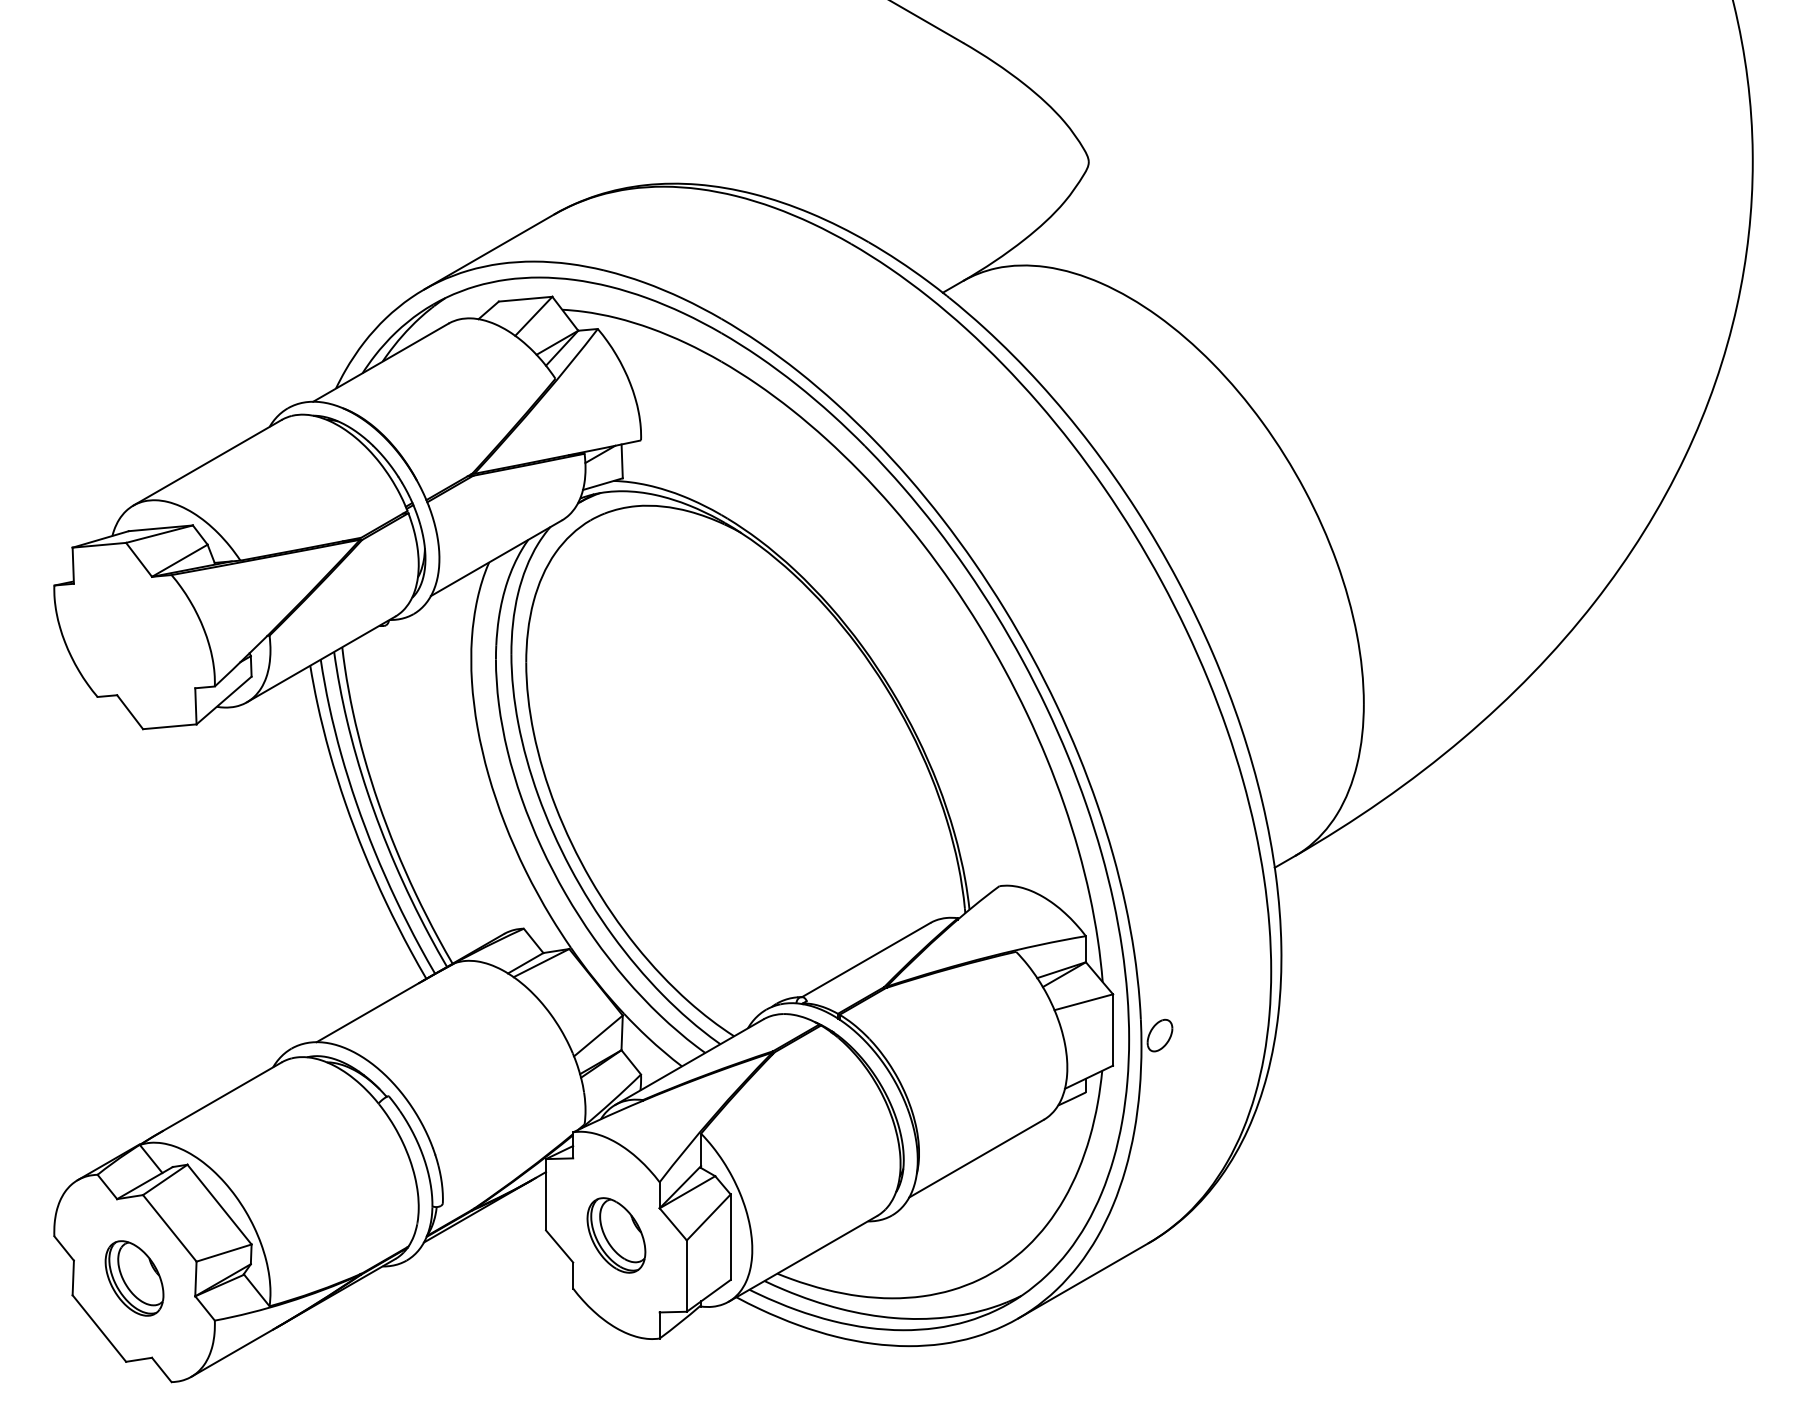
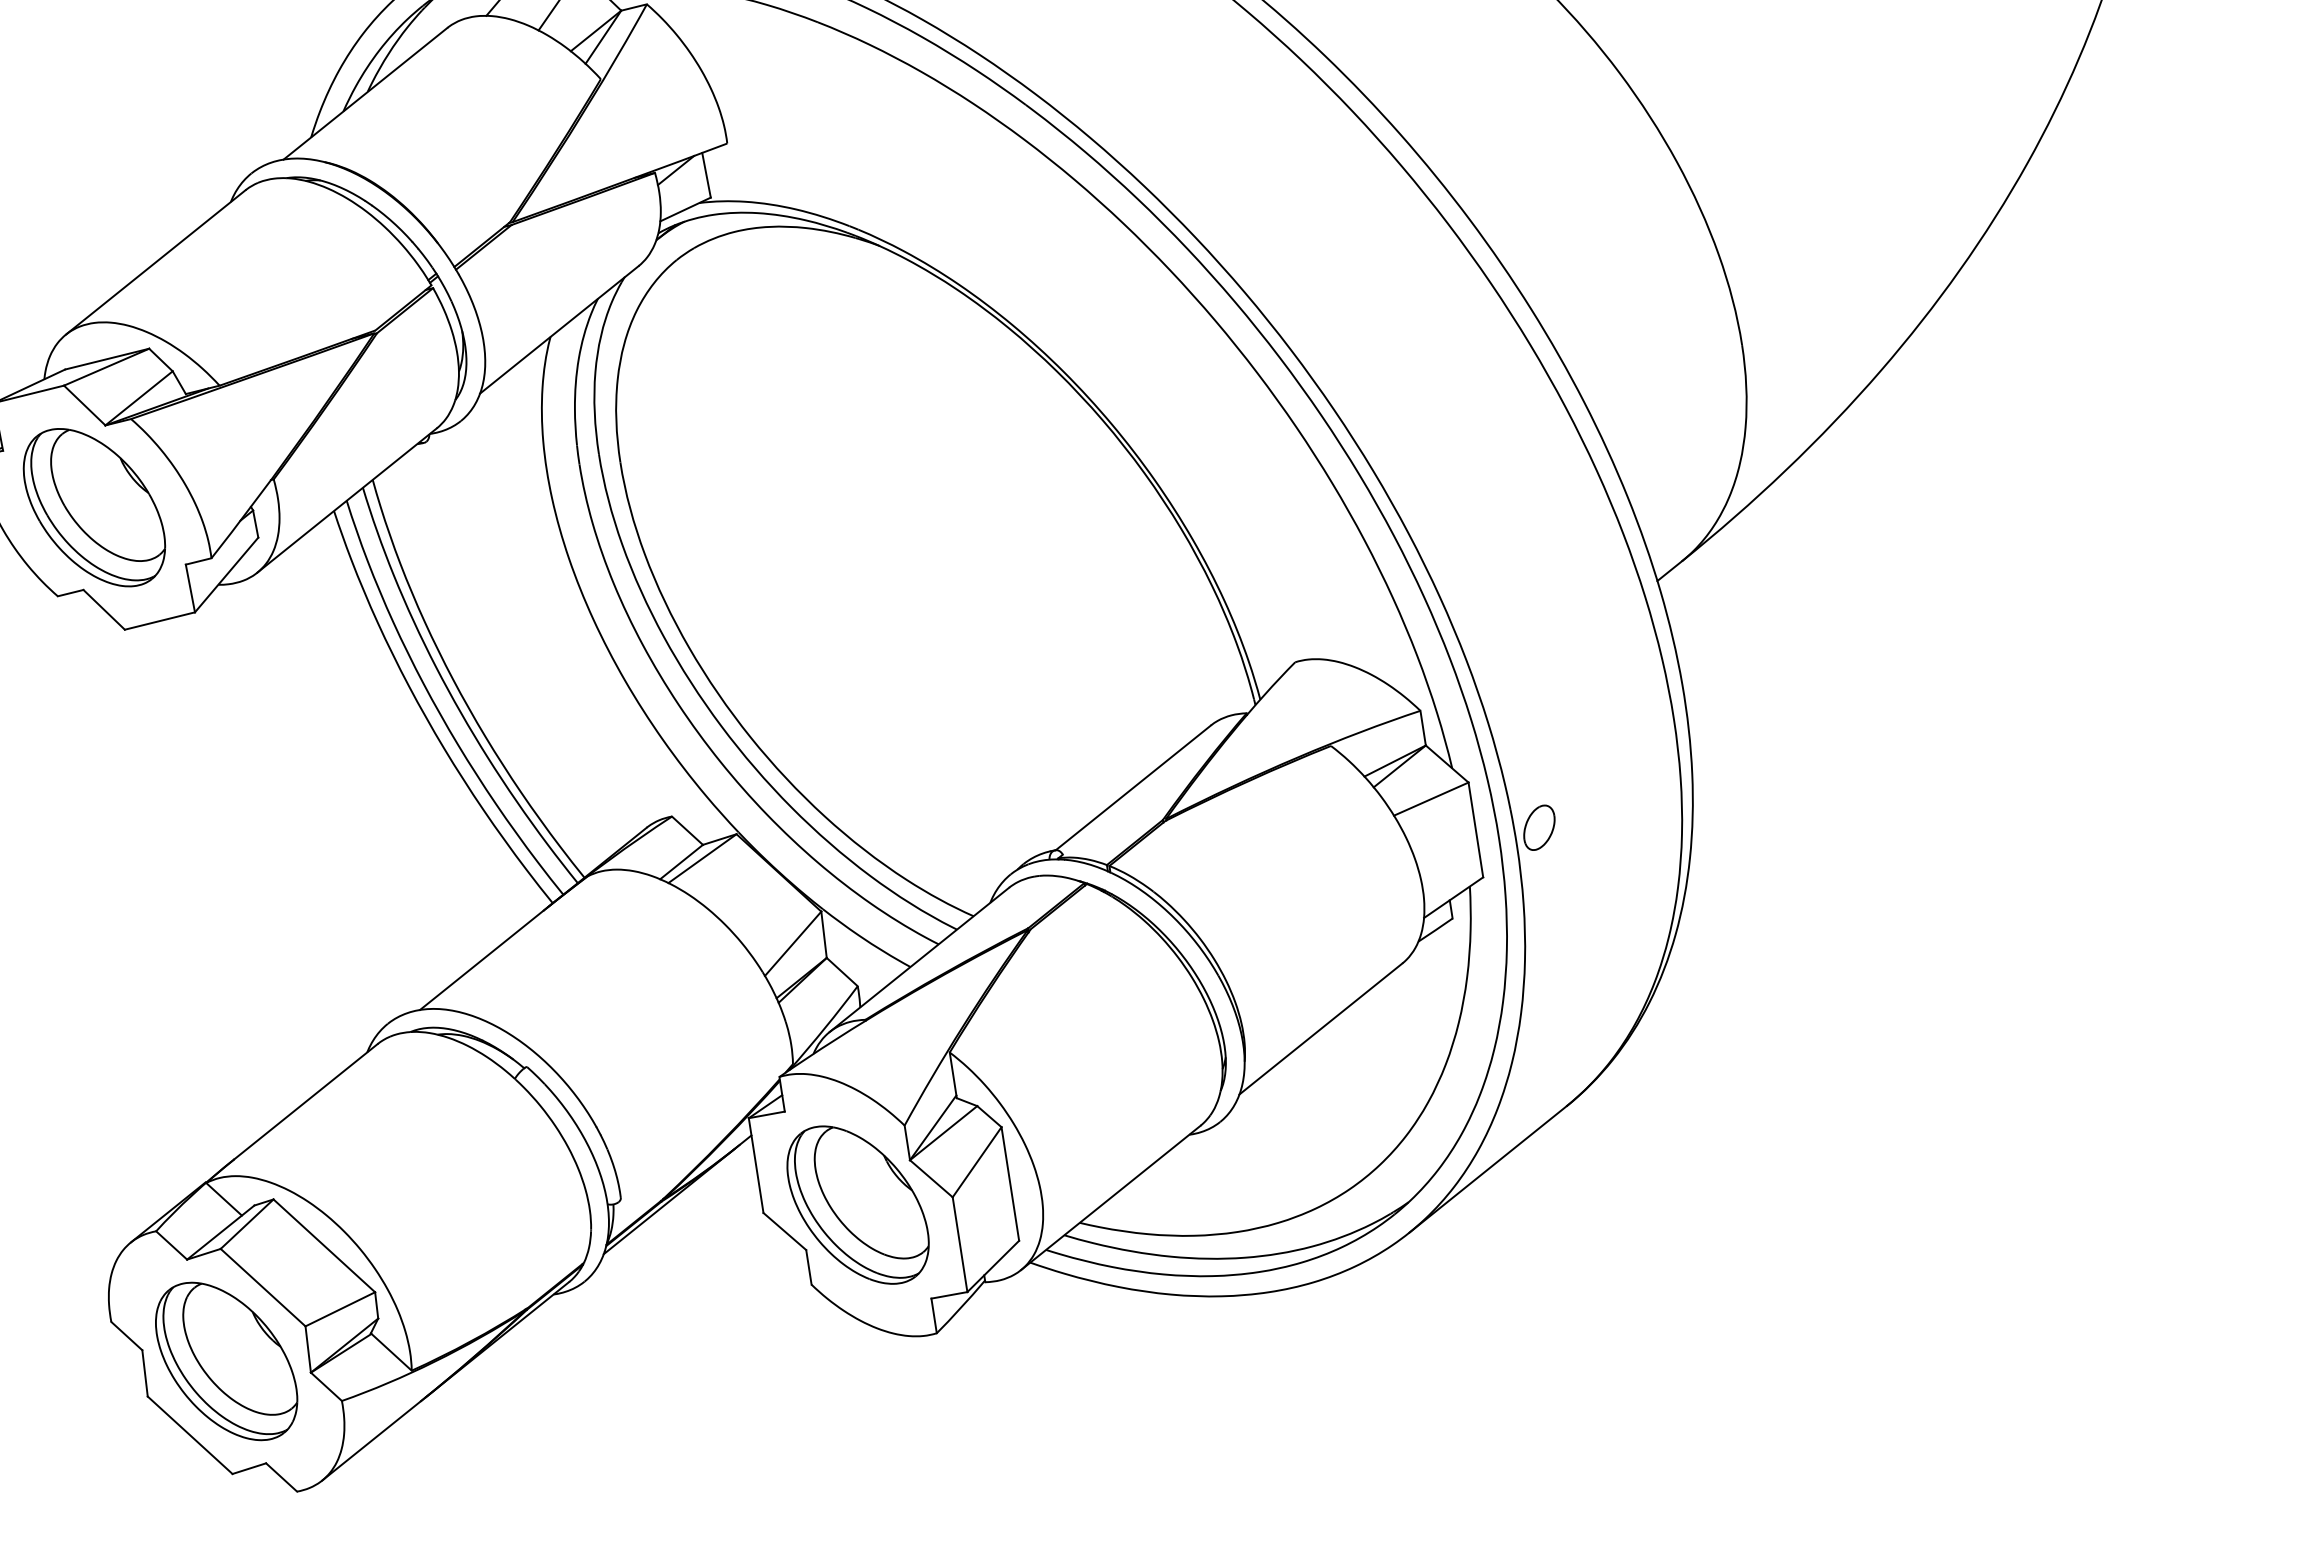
part: (134, 635) -> (94, 507), added
part: (616, 1235) -> (858, 1205), size x1.67
part: (134, 1278) -> (226, 1361), size x1.67

